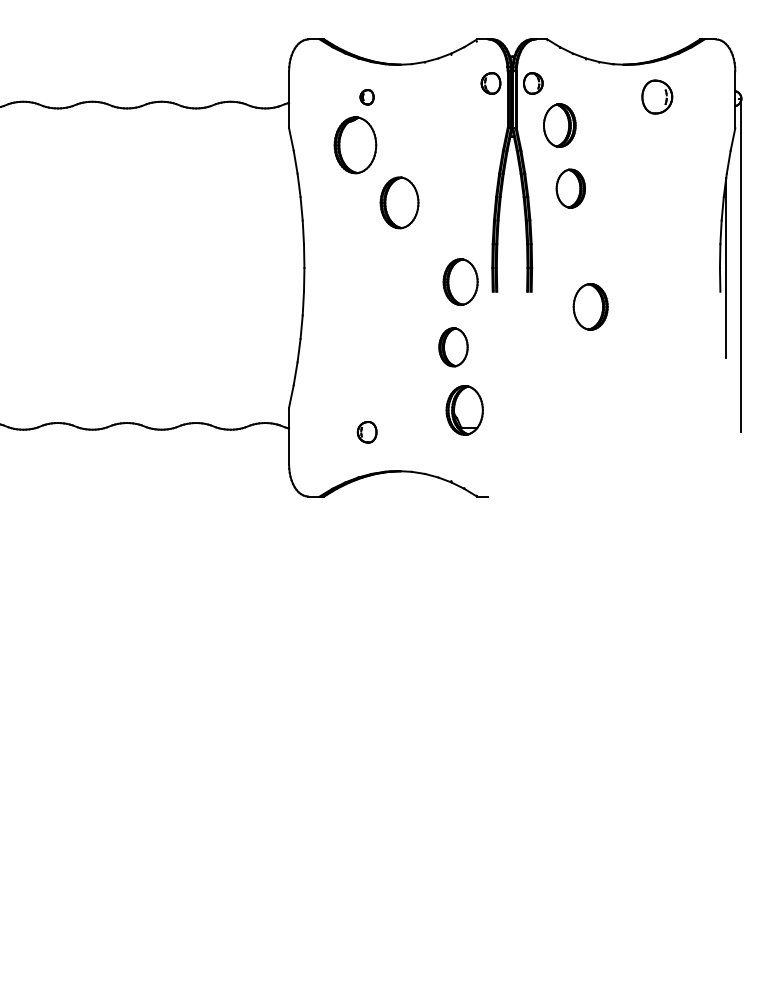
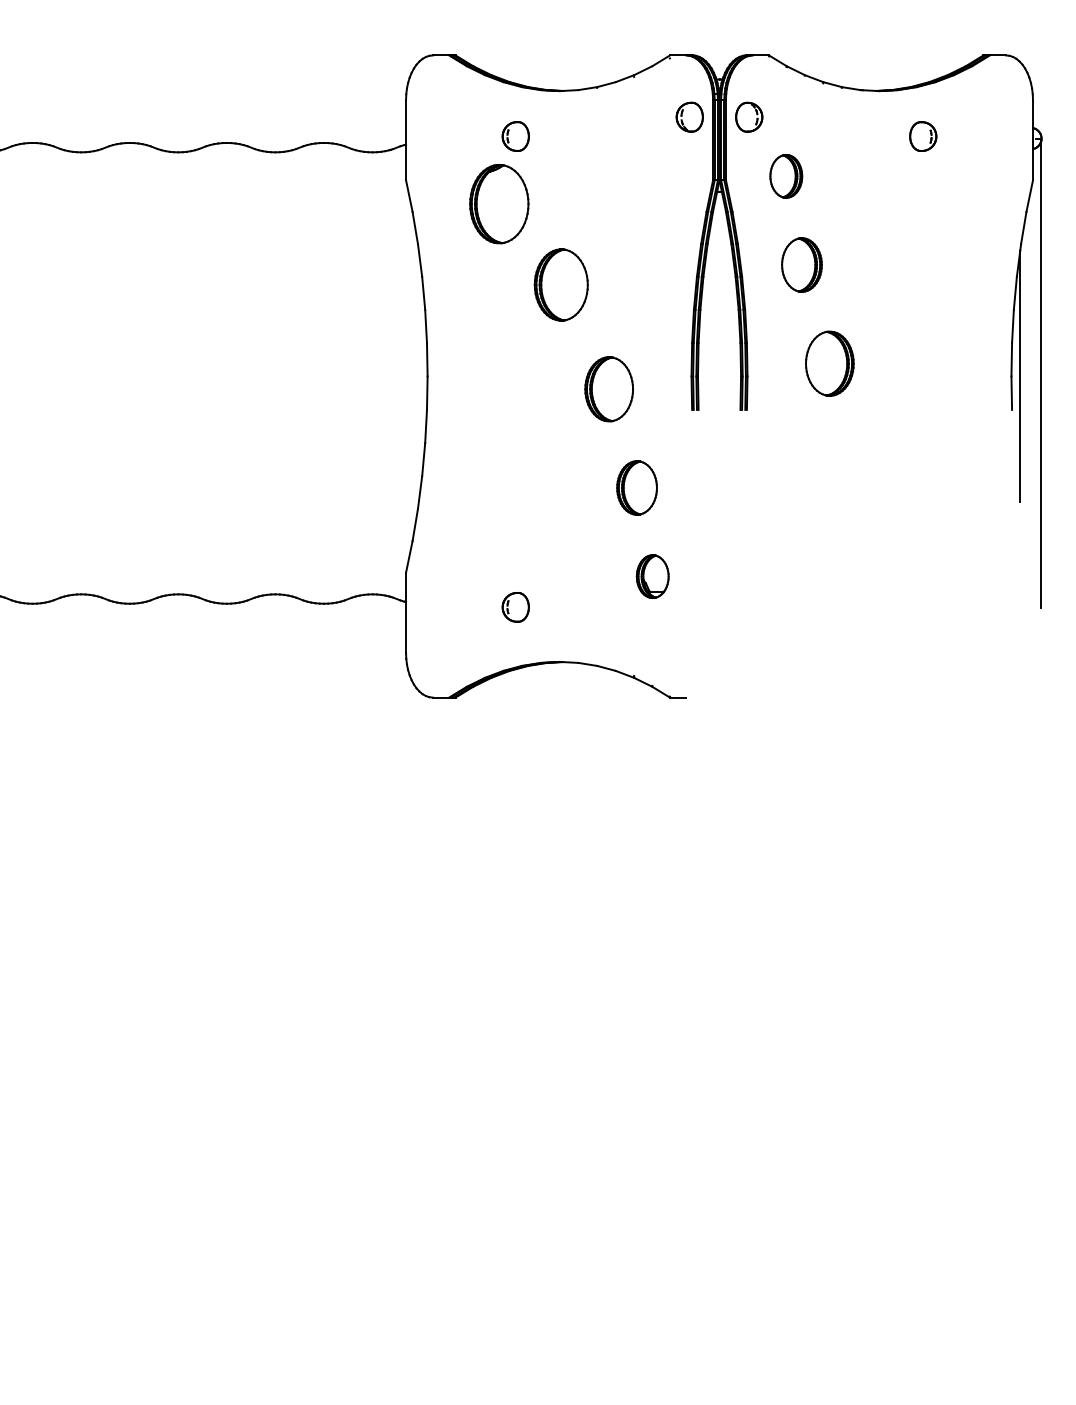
part: (366, 97) -> (514, 136), size x1.43
part: (656, 97) -> (922, 136), size x0.62
part: (559, 125) -> (786, 176), size x0.71
part: (460, 281) -> (608, 388), moved
part: (590, 306) -> (829, 363), moved
part: (464, 410) -> (652, 576), size x0.62

